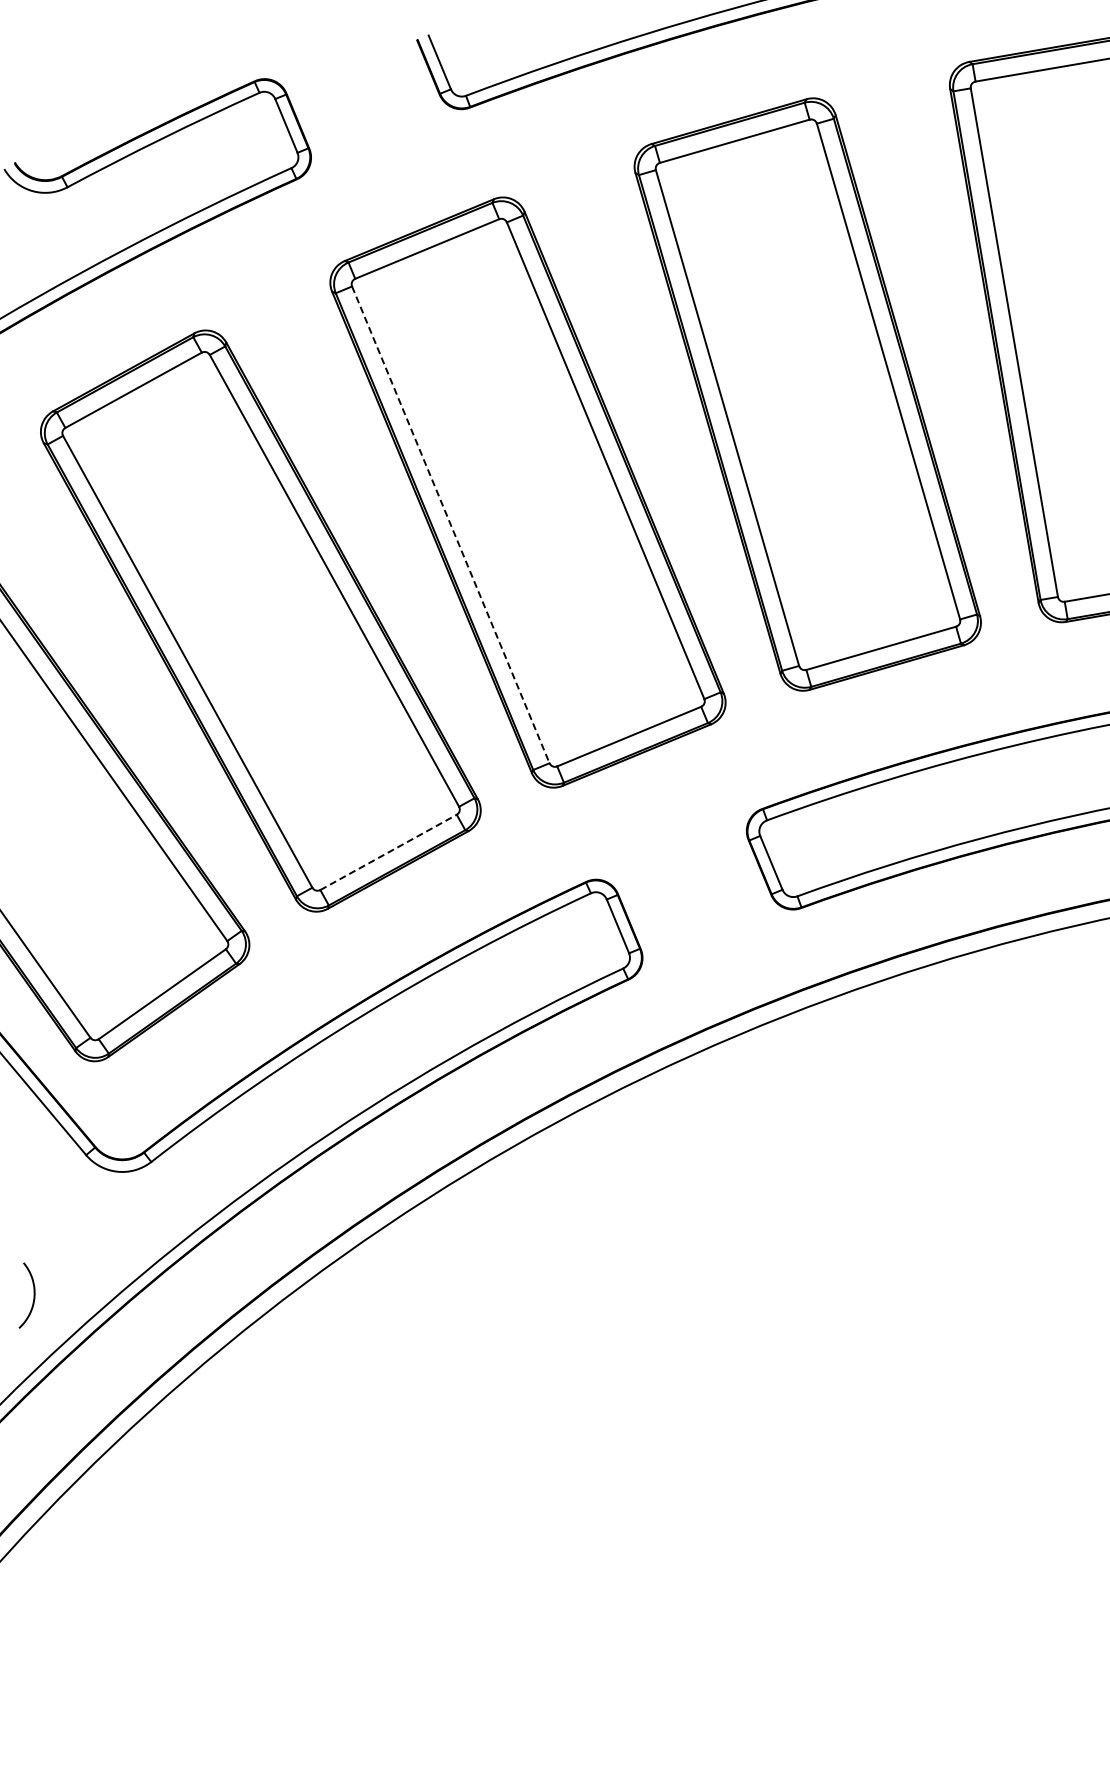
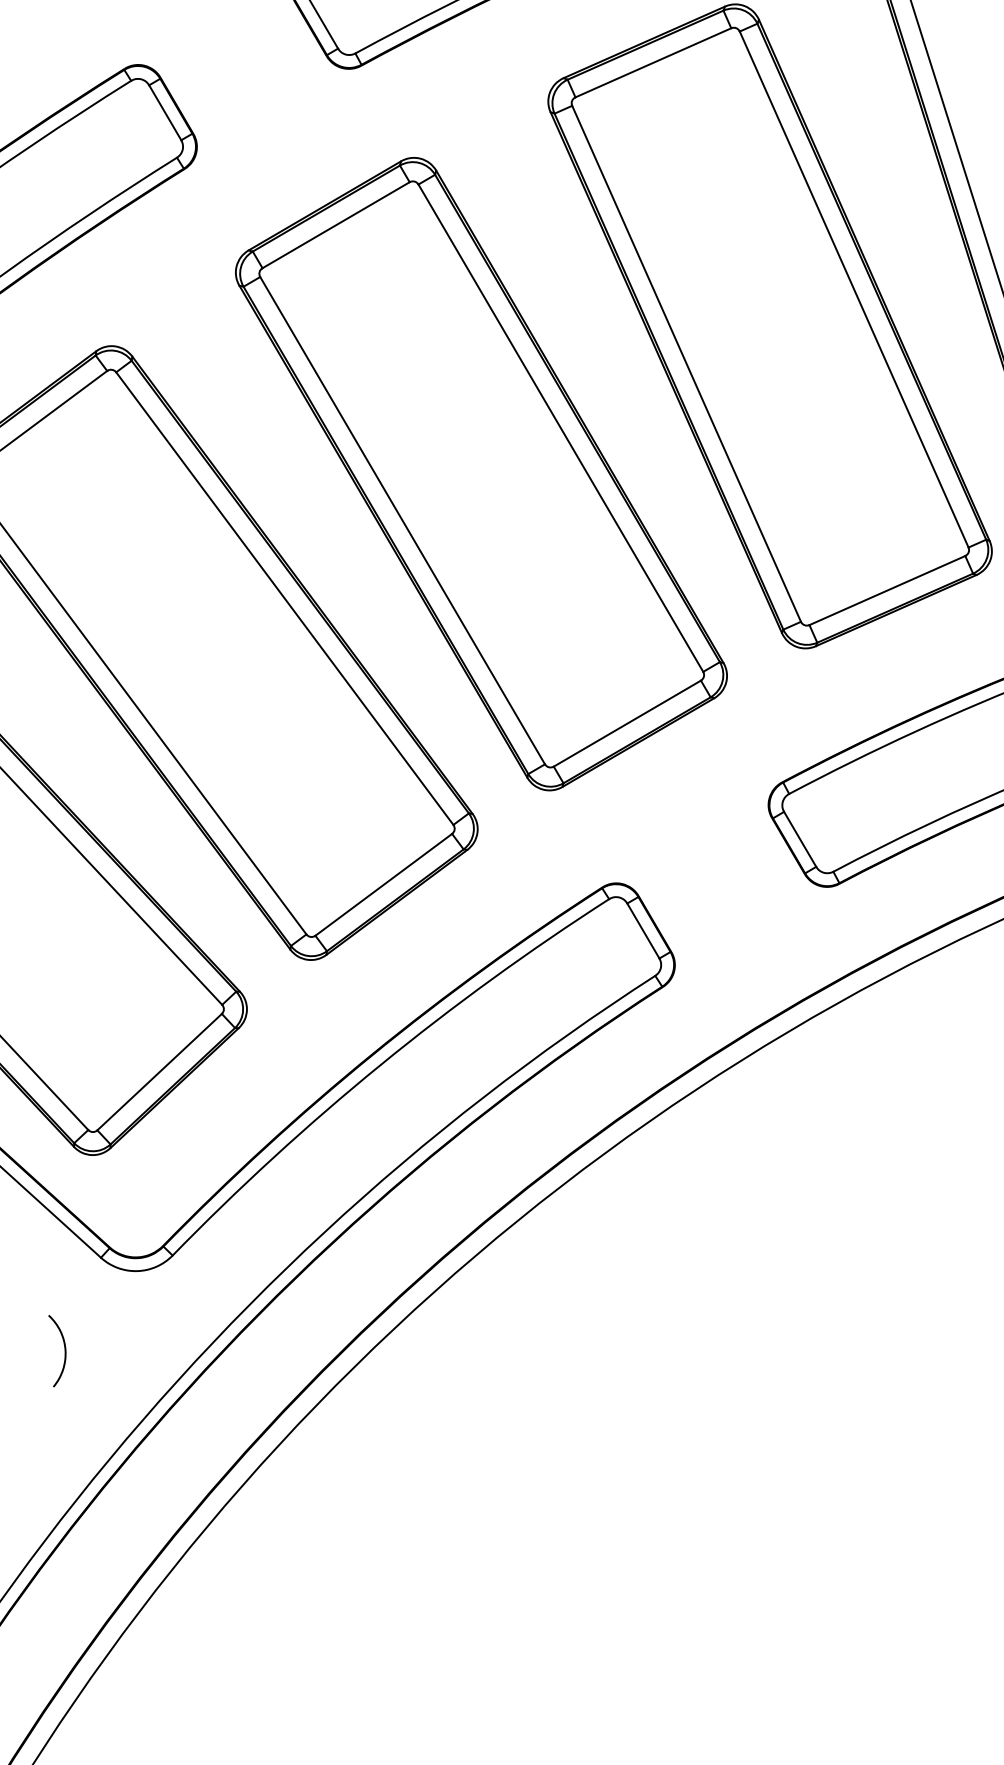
line: (451, 525) -> (403, 521), dashed -> solid
line: (388, 852) -> (383, 884), dashed -> solid
curve: (33, 1295) -> (64, 1349), moved

